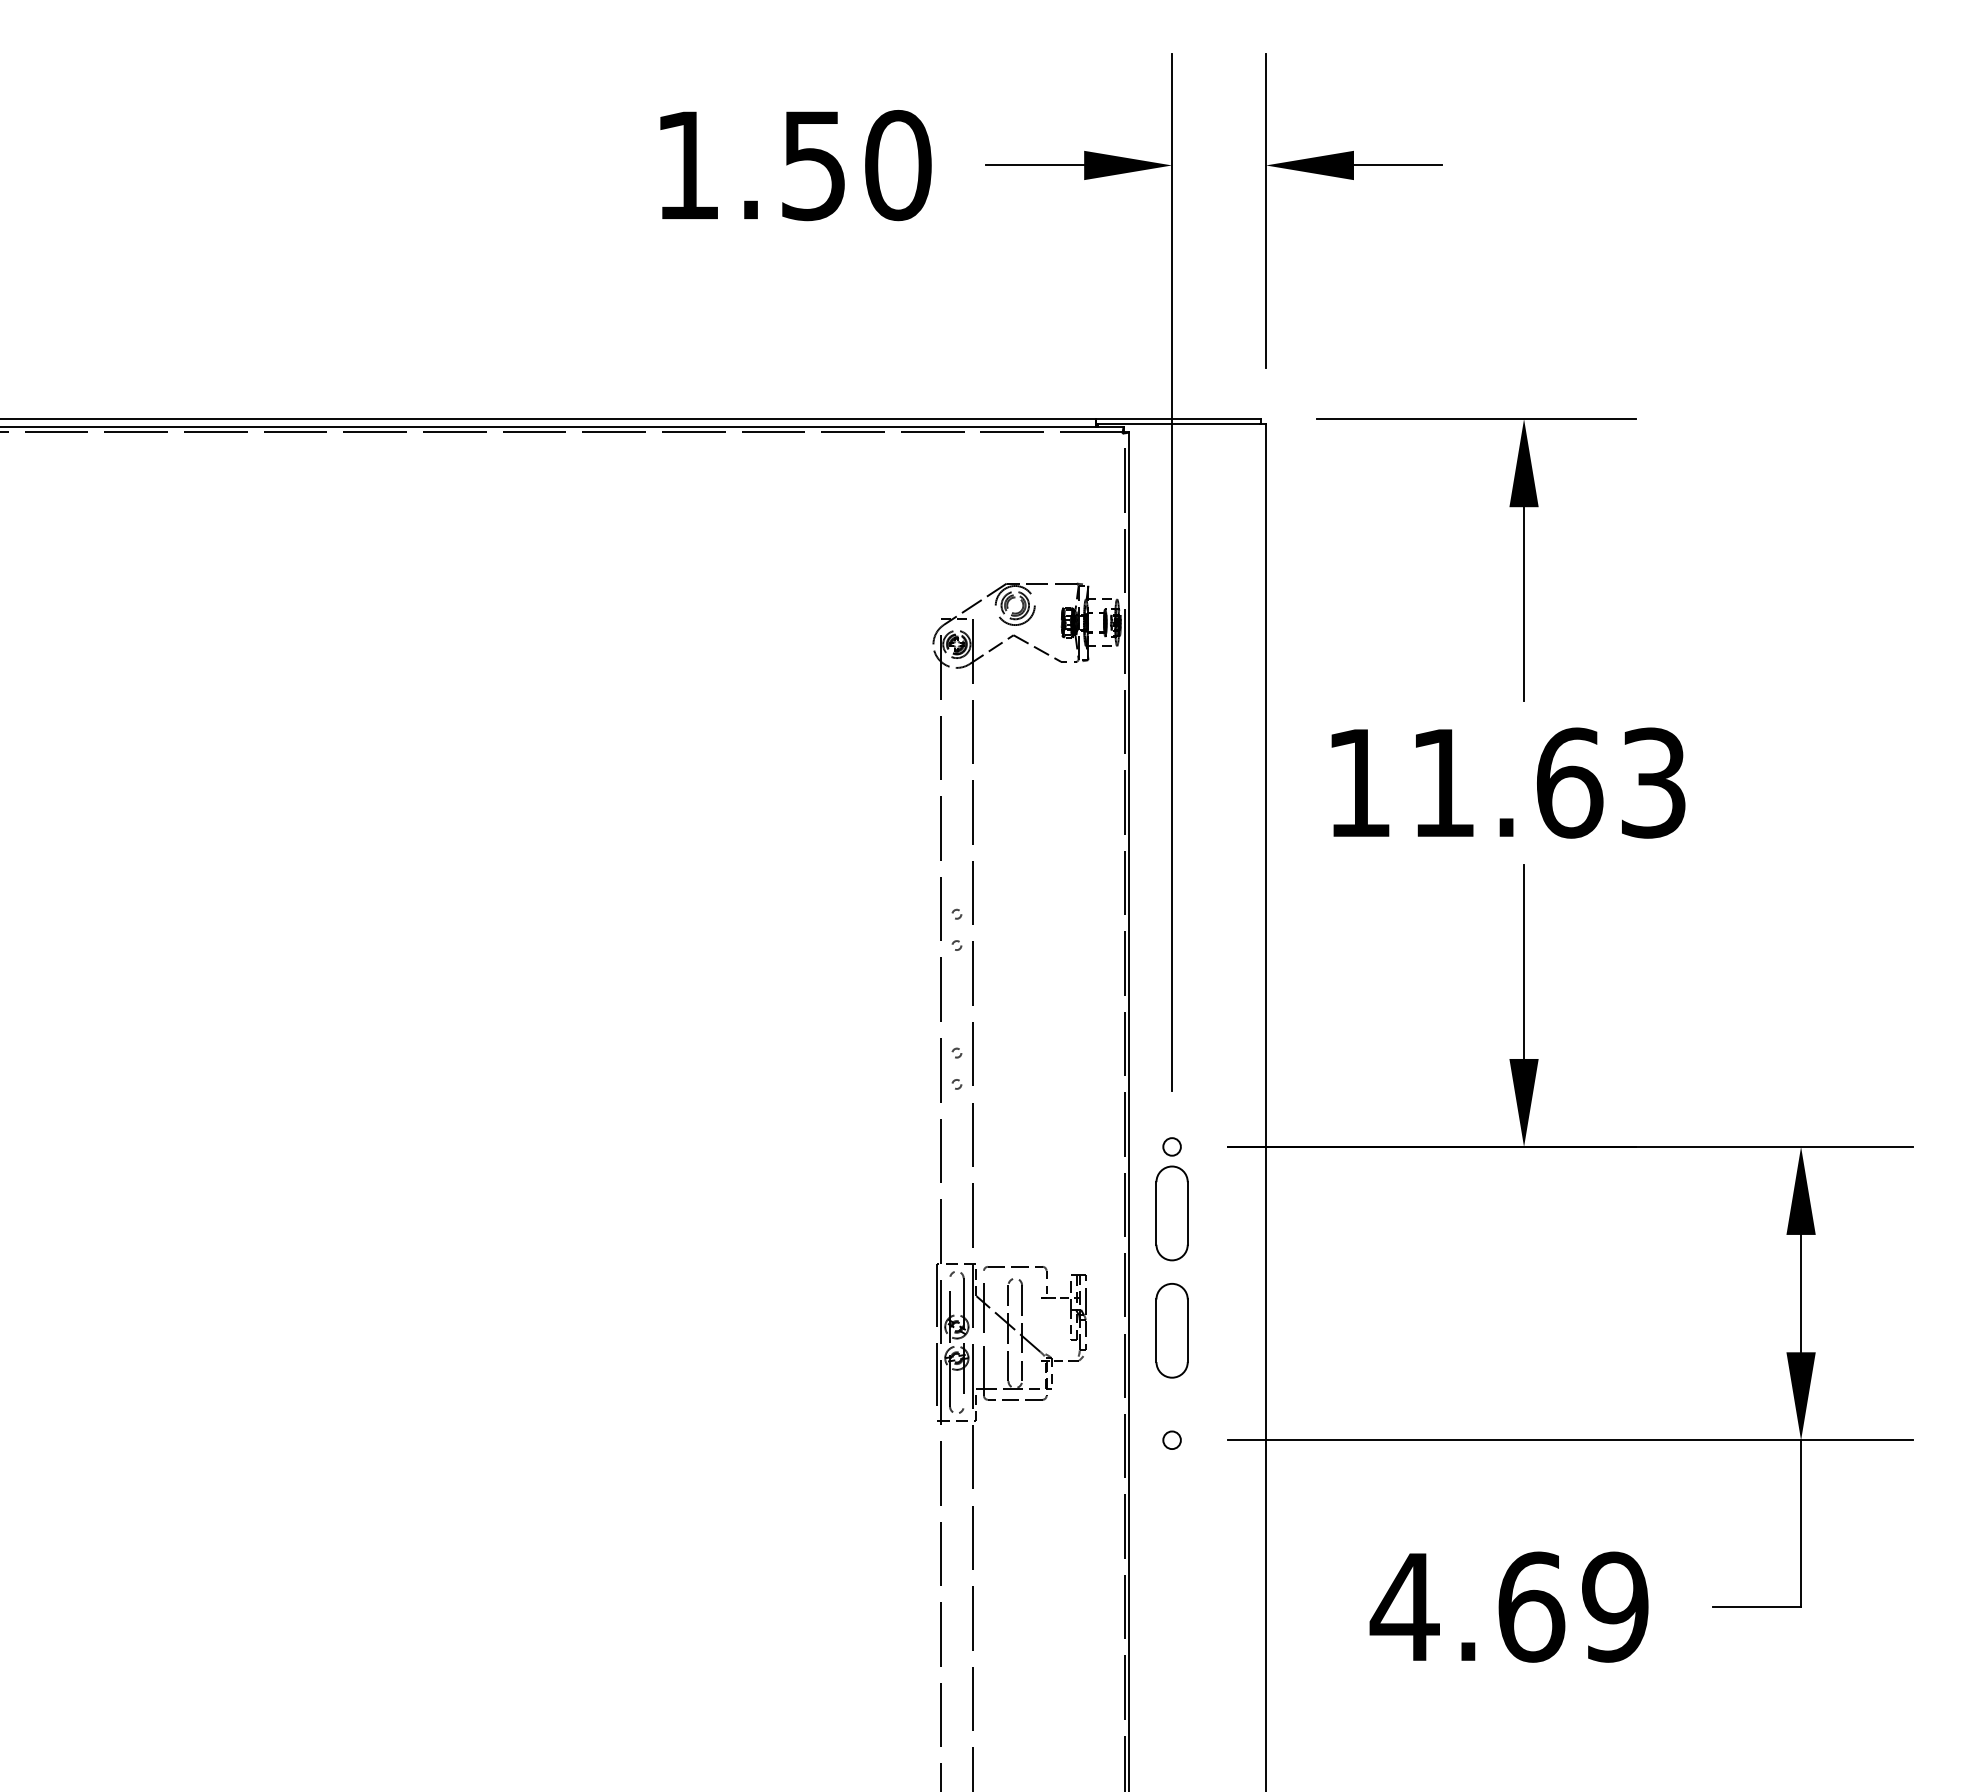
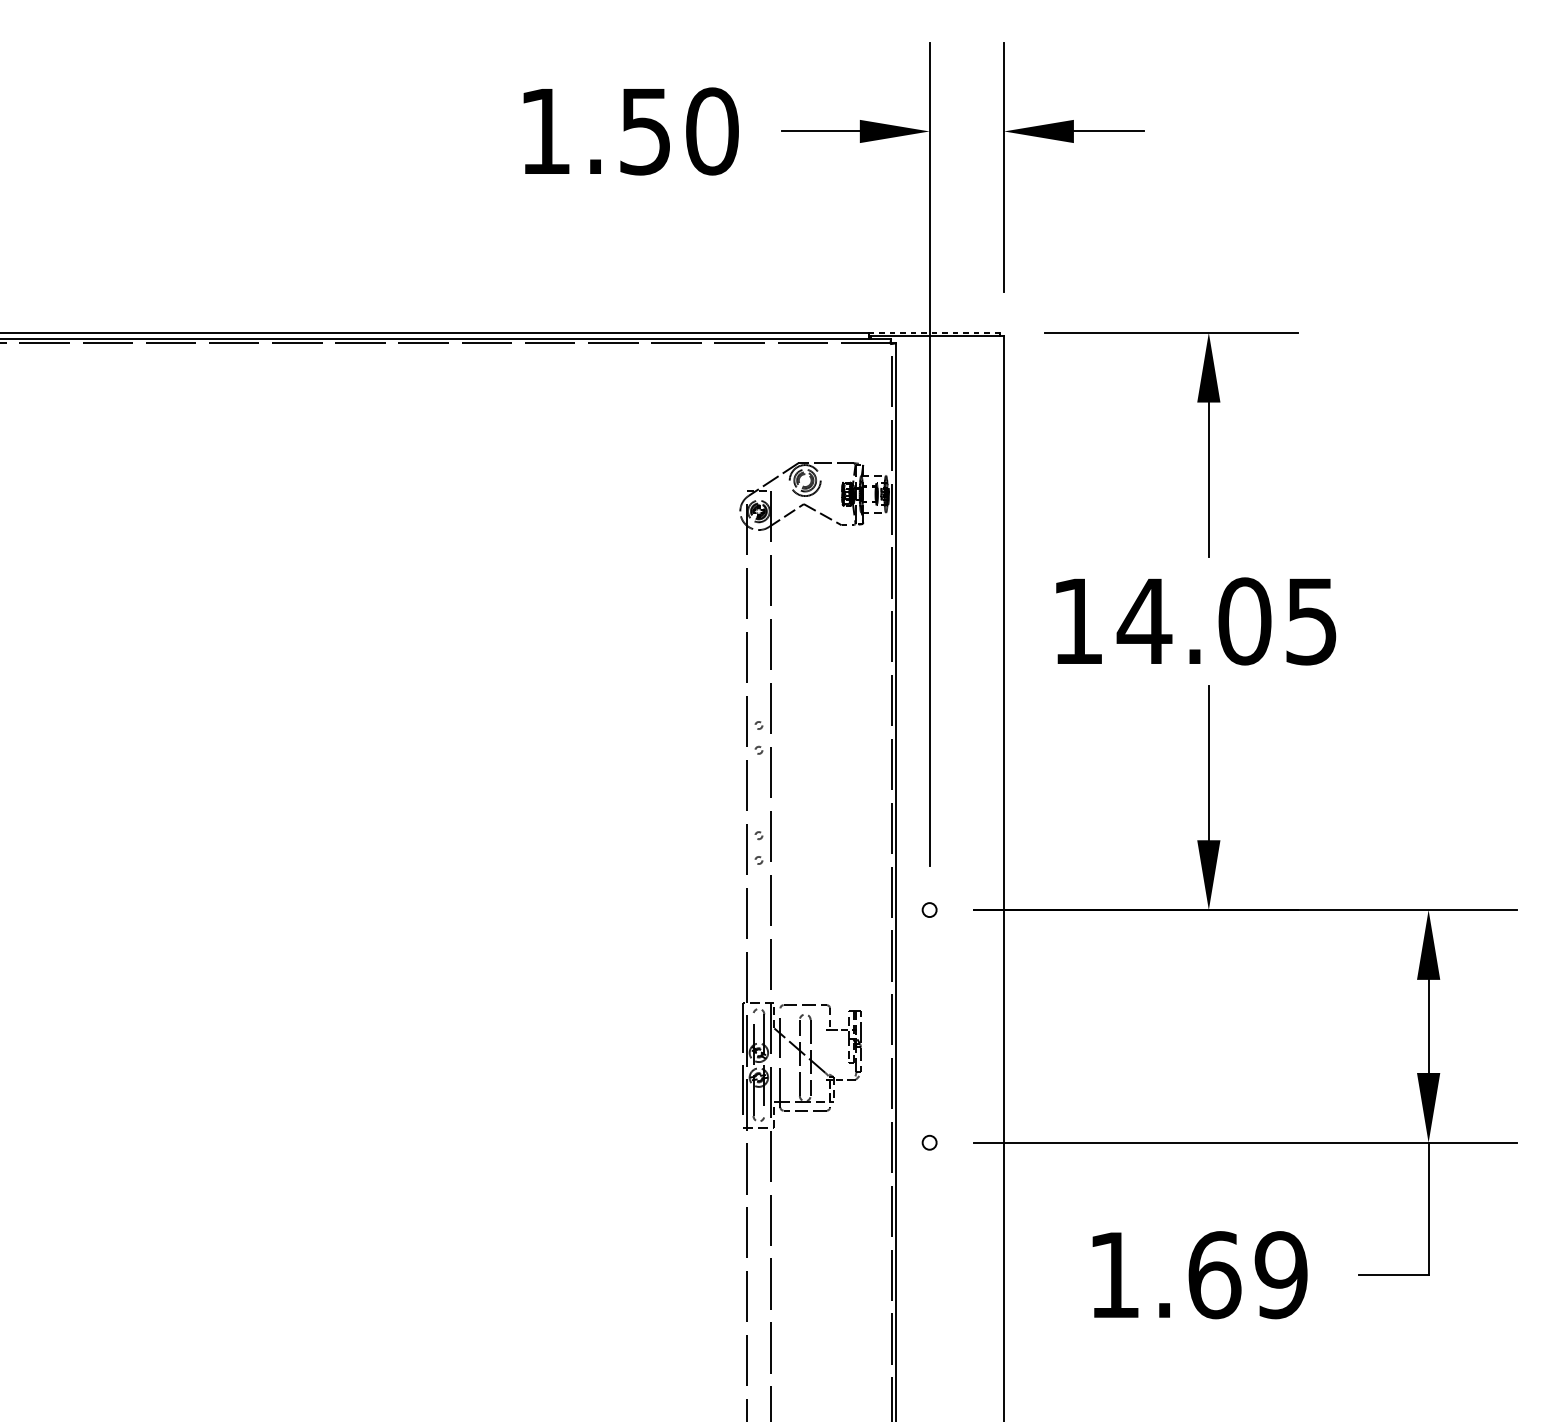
line: (1178, 419) -> (934, 332), solid -> dashed
text: (1546, 782) -> (1226, 620), 11.63 -> 14.05
part: (1171, 1213) -> (929, 962), removed
part: (1171, 1330) -> (929, 1055), removed
text: (1404, 1606) -> (1113, 1274), 4.69 -> 1.69

